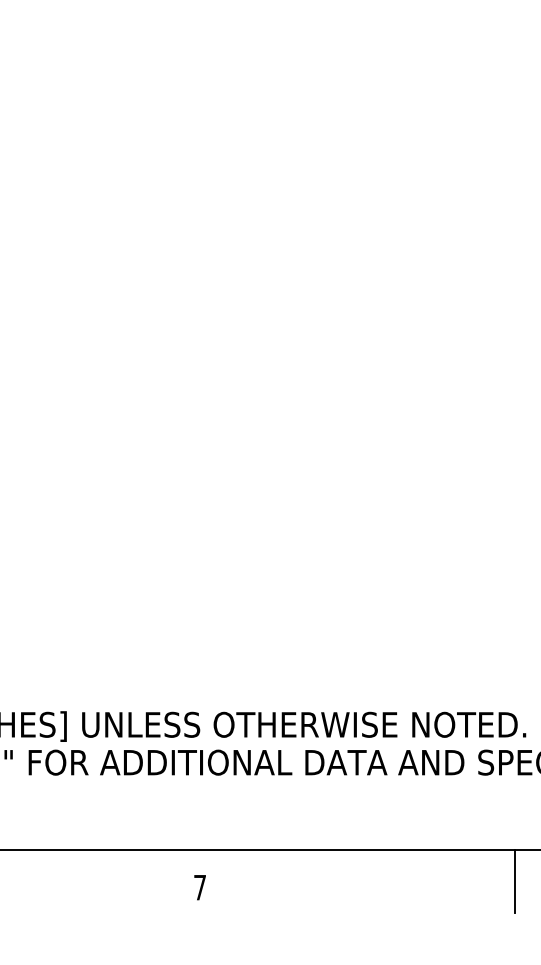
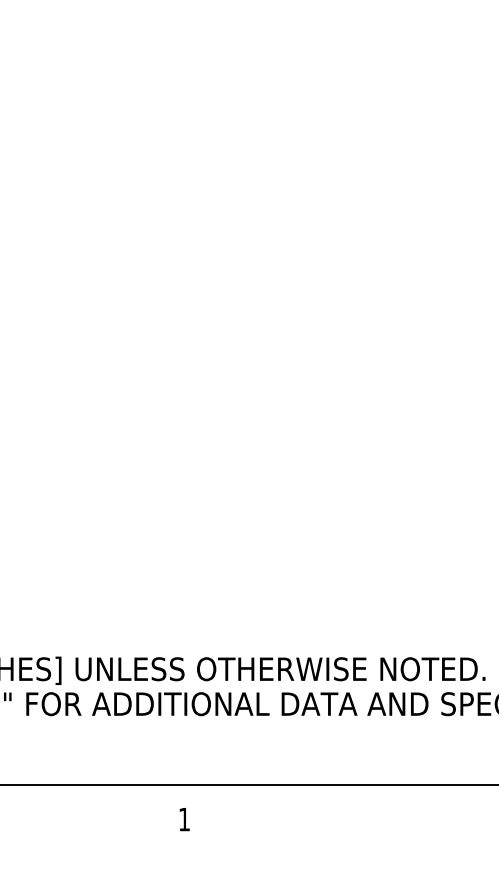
line: (515, 880) -> (475, 812), removed
text: (199, 887) -> (183, 819), 7 -> 1

